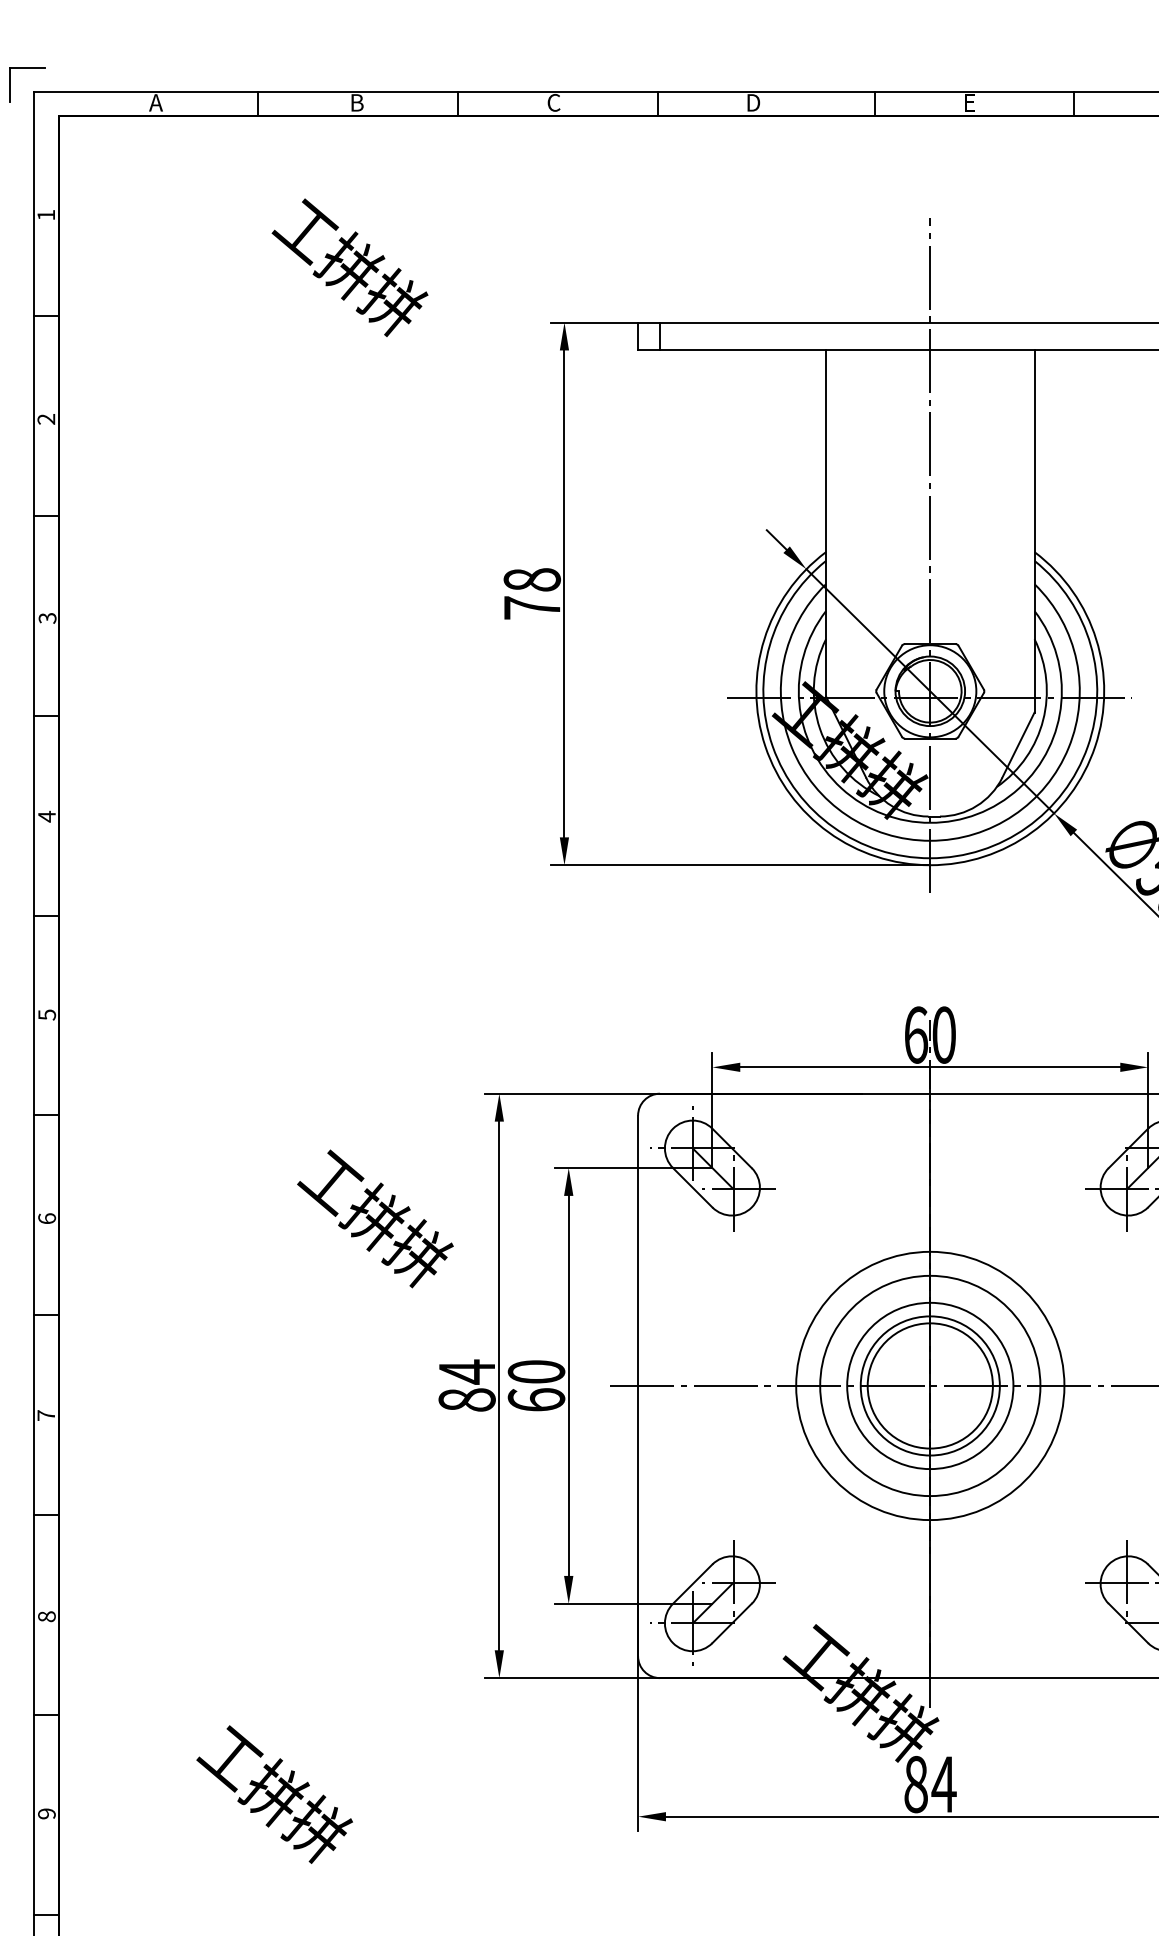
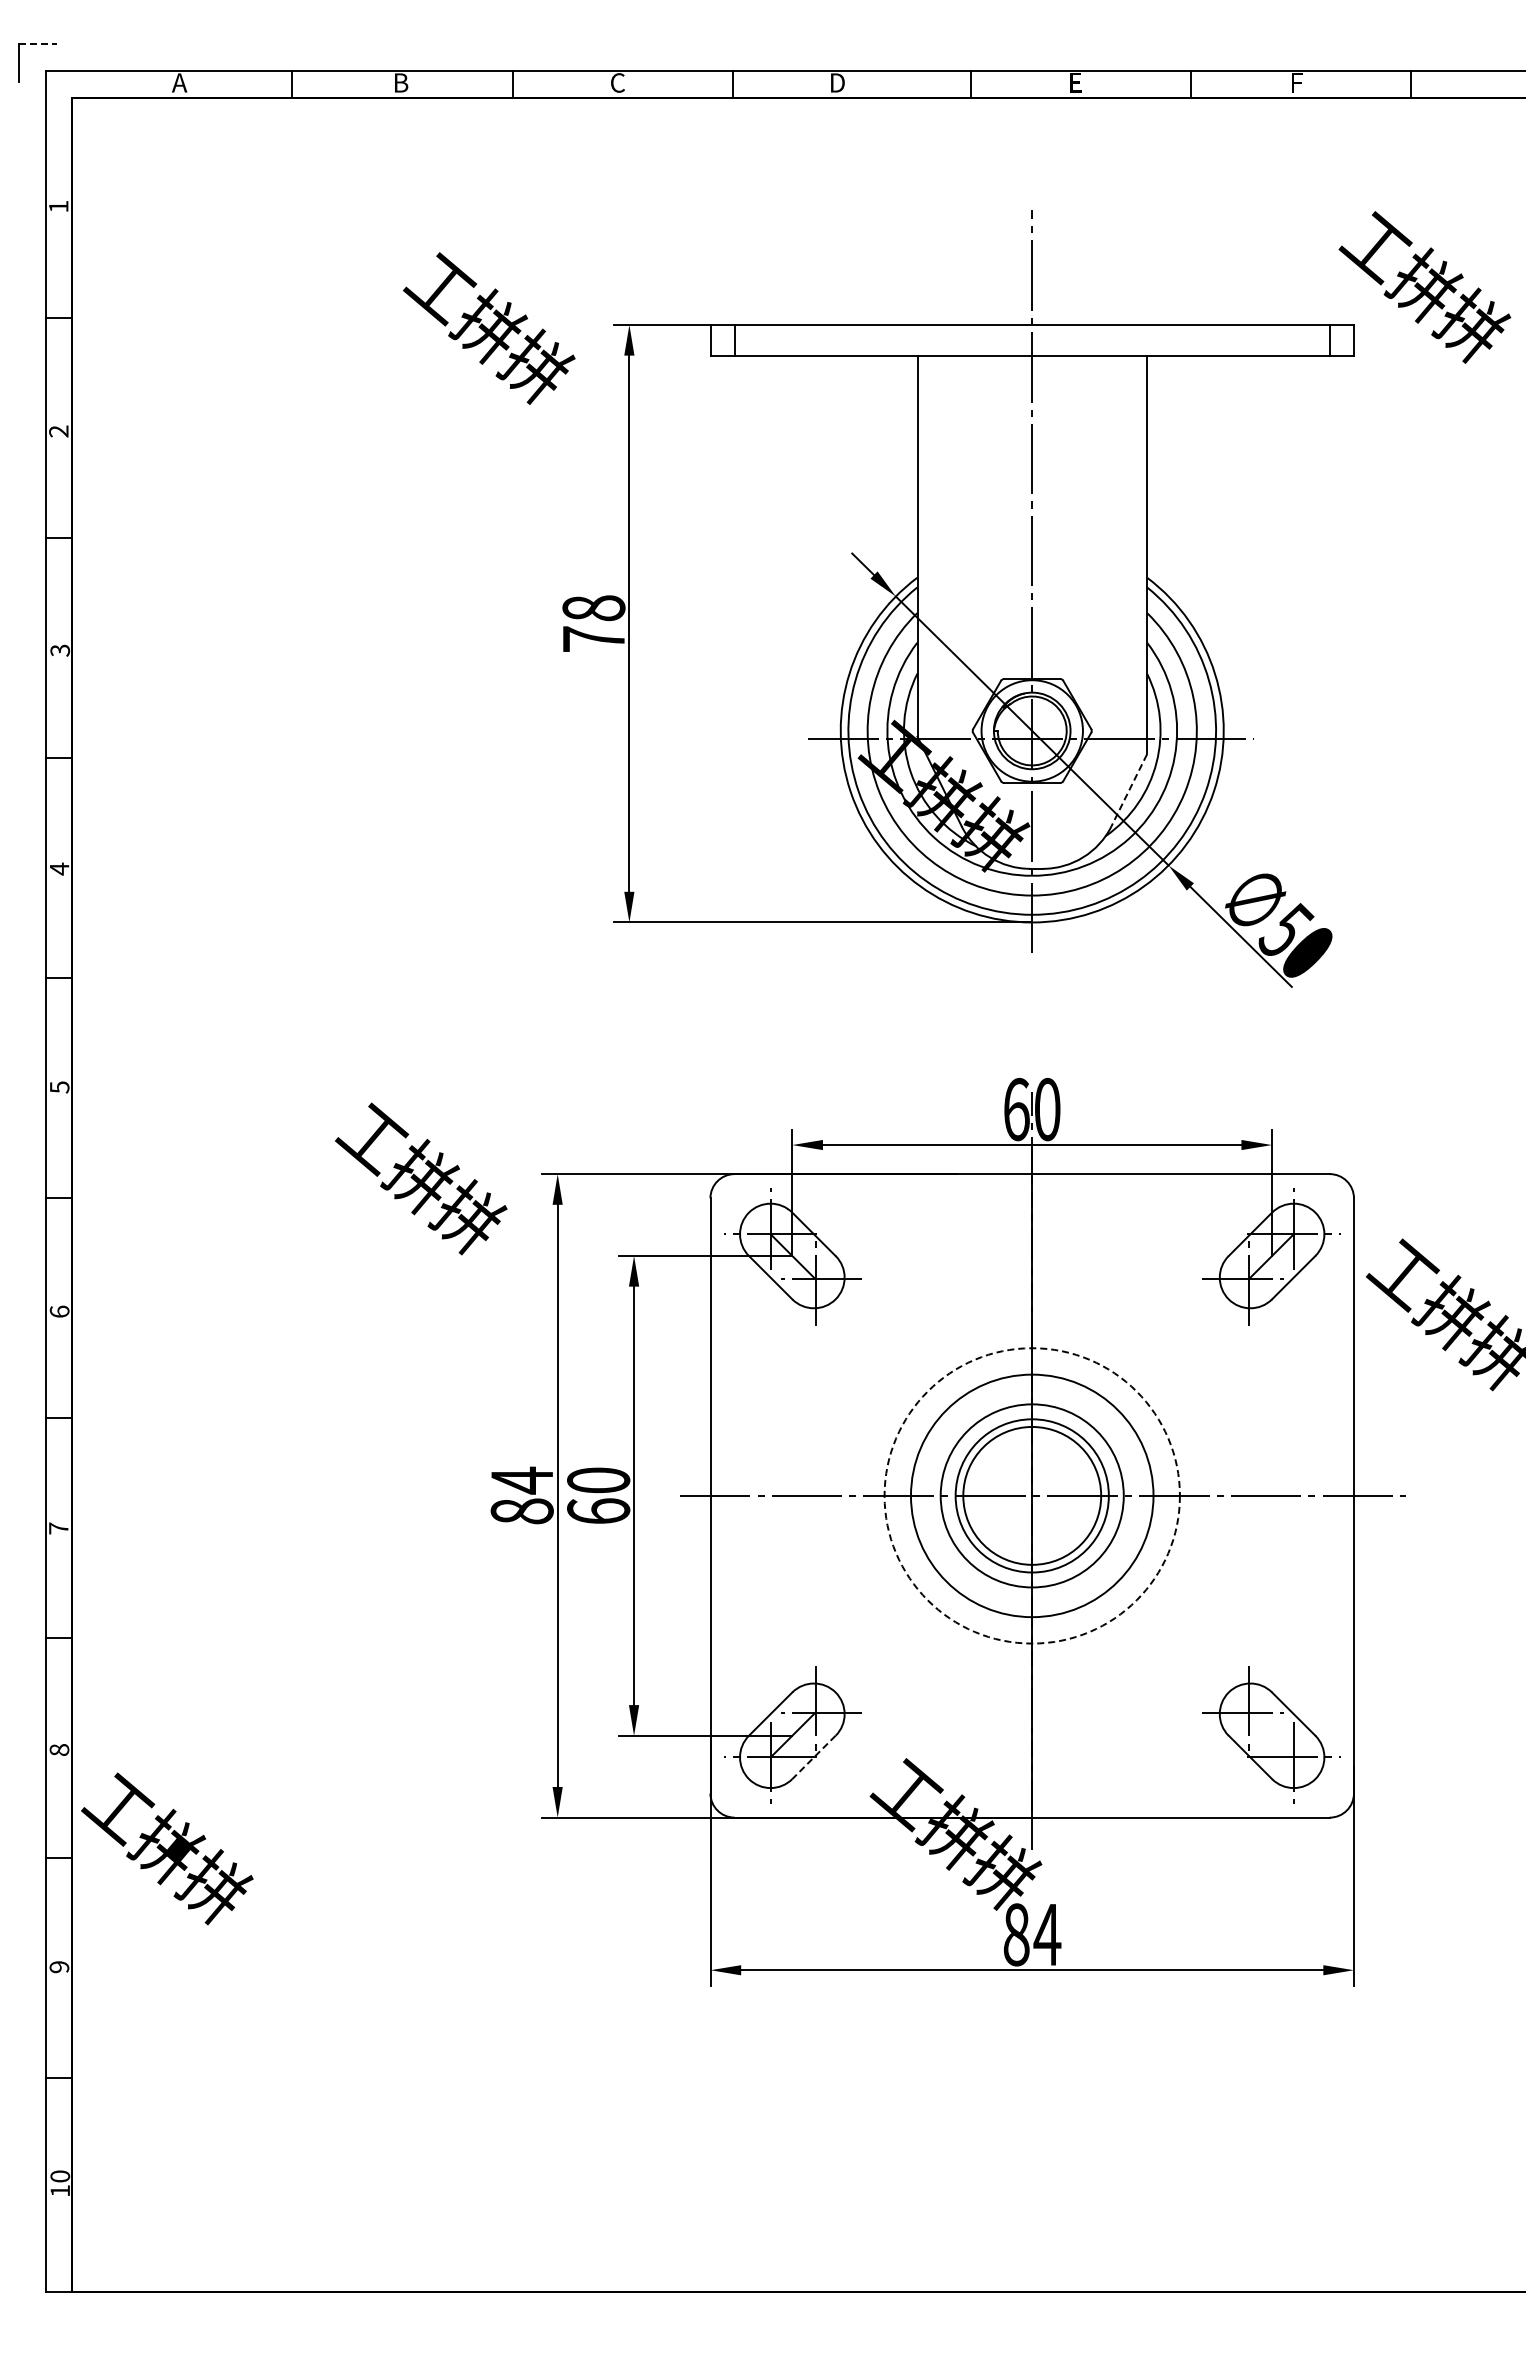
line: (27, 67) -> (38, 44), solid -> dashed
text: (350, 267) -> (489, 328), moved
line: (1018, 745) -> (1129, 790), solid -> dashed
text: (375, 1218) -> (421, 1178), moved
circle: (929, 1385) -> (1031, 1495), solid -> dashed
line: (731, 1623) -> (813, 1757), solid -> dashed
text: (274, 1794) -> (167, 1848), moved

